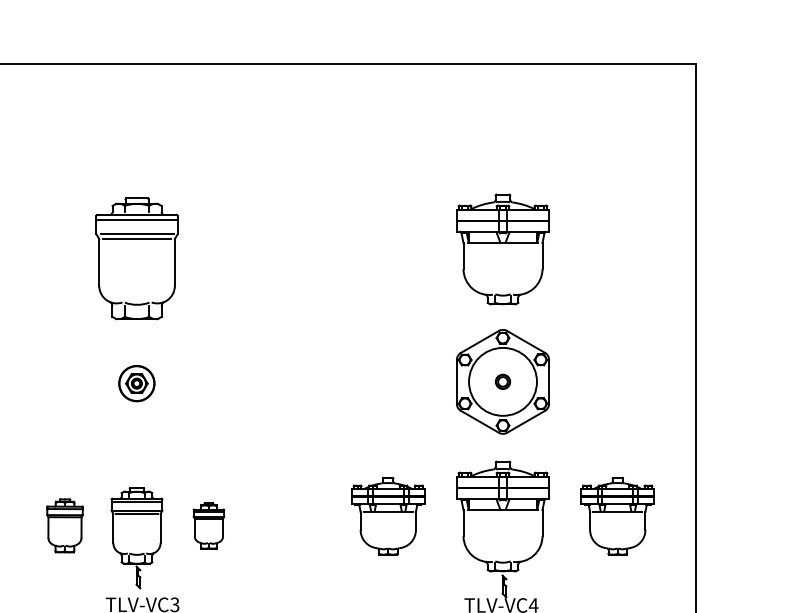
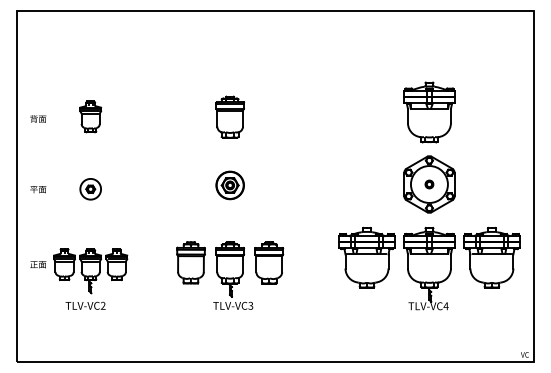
part: (135, 256) -> (229, 116), size x0.62
part: (135, 383) -> (229, 185), size x1.43
part: (387, 515) -> (366, 257), size x1.43
part: (616, 515) -> (491, 257), size x1.43
part: (64, 525) -> (190, 262), size x1.43
part: (209, 525) -> (269, 262), size x1.67

